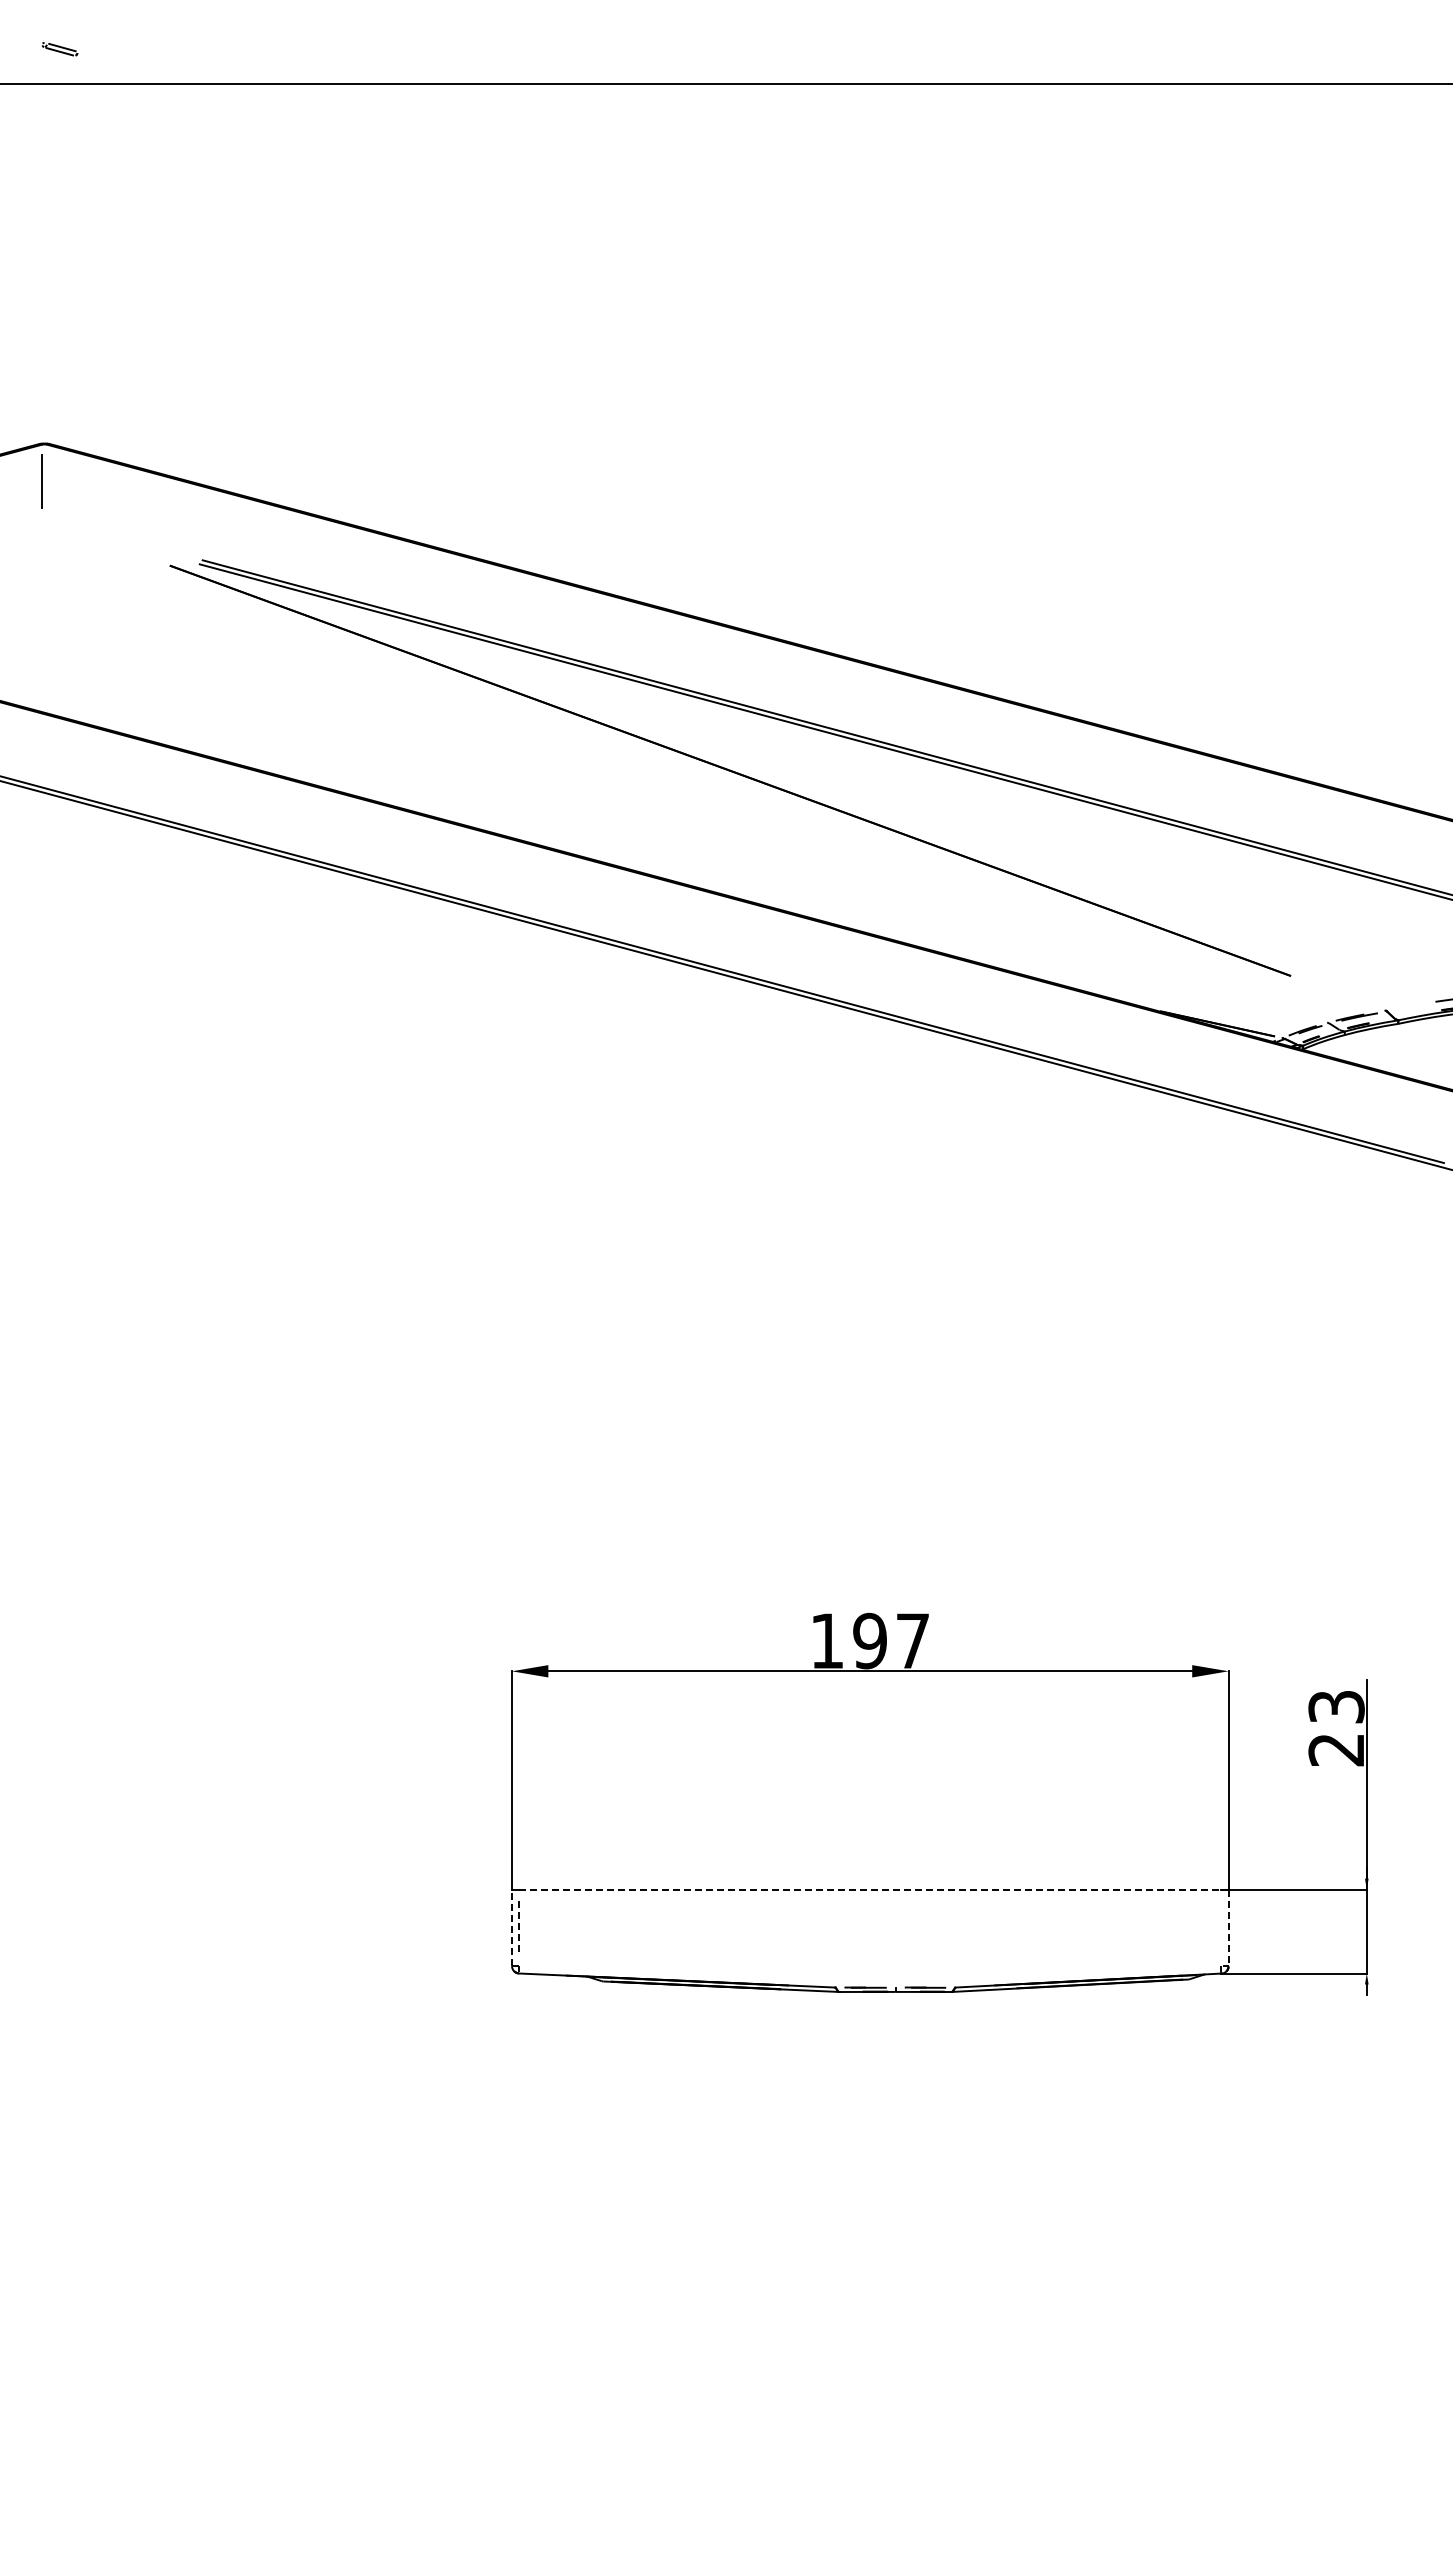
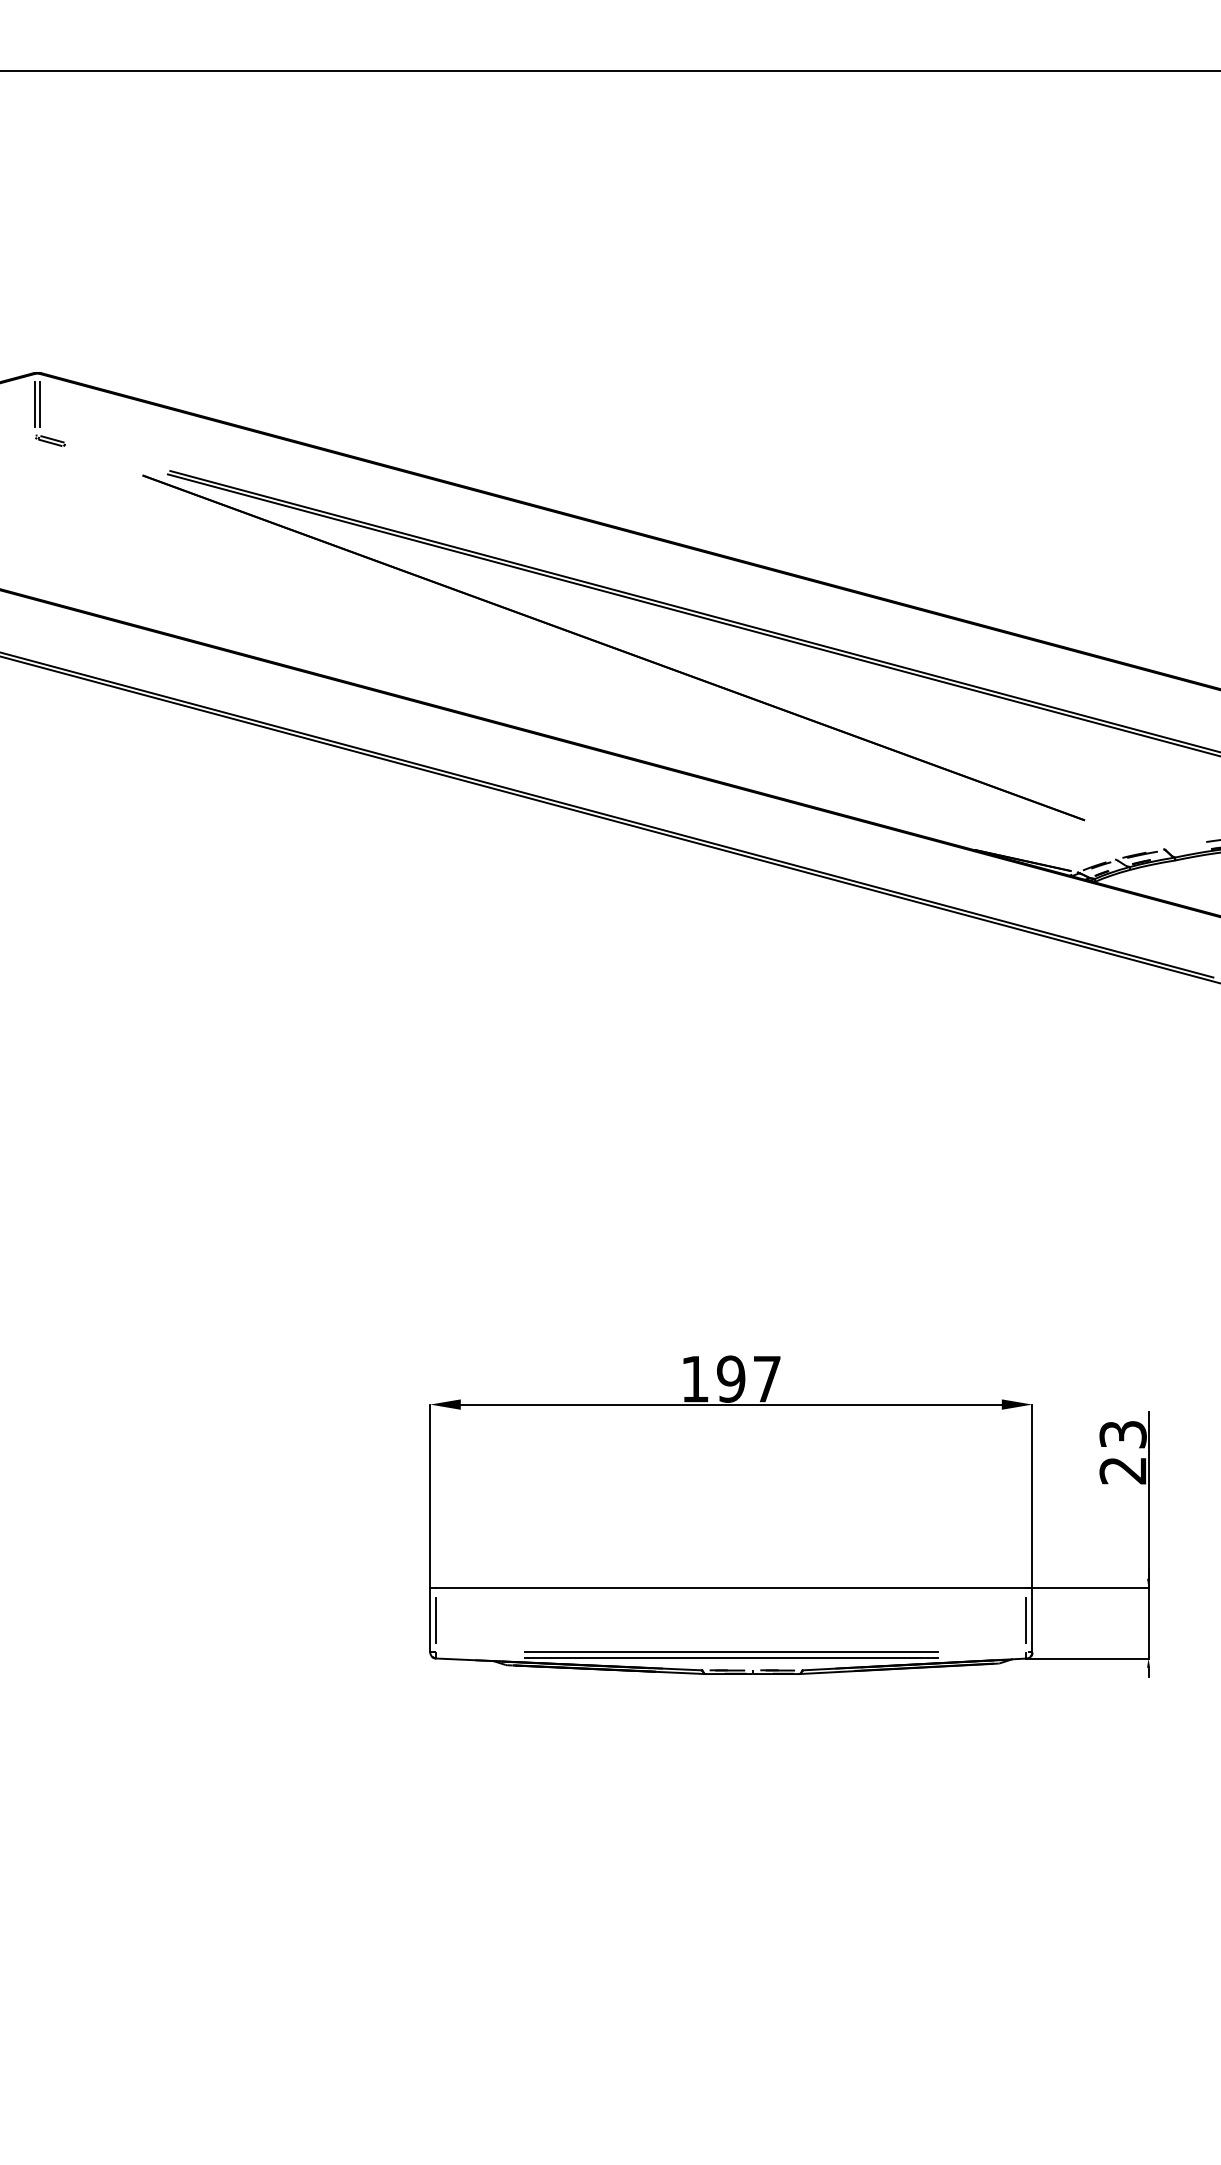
part: (59, 49) -> (50, 440), moved
line: (47, 481) -> (39, 404), added
line: (870, 1889) -> (731, 1587), dashed -> solid
line: (512, 1927) -> (430, 1619), dashed -> solid
line: (519, 1927) -> (436, 1619), dashed -> solid
line: (1221, 1927) -> (1026, 1619), added
line: (1228, 1928) -> (1032, 1620), dashed -> solid
line: (870, 1965) -> (731, 1651), added
line: (870, 1973) -> (731, 1658), added

